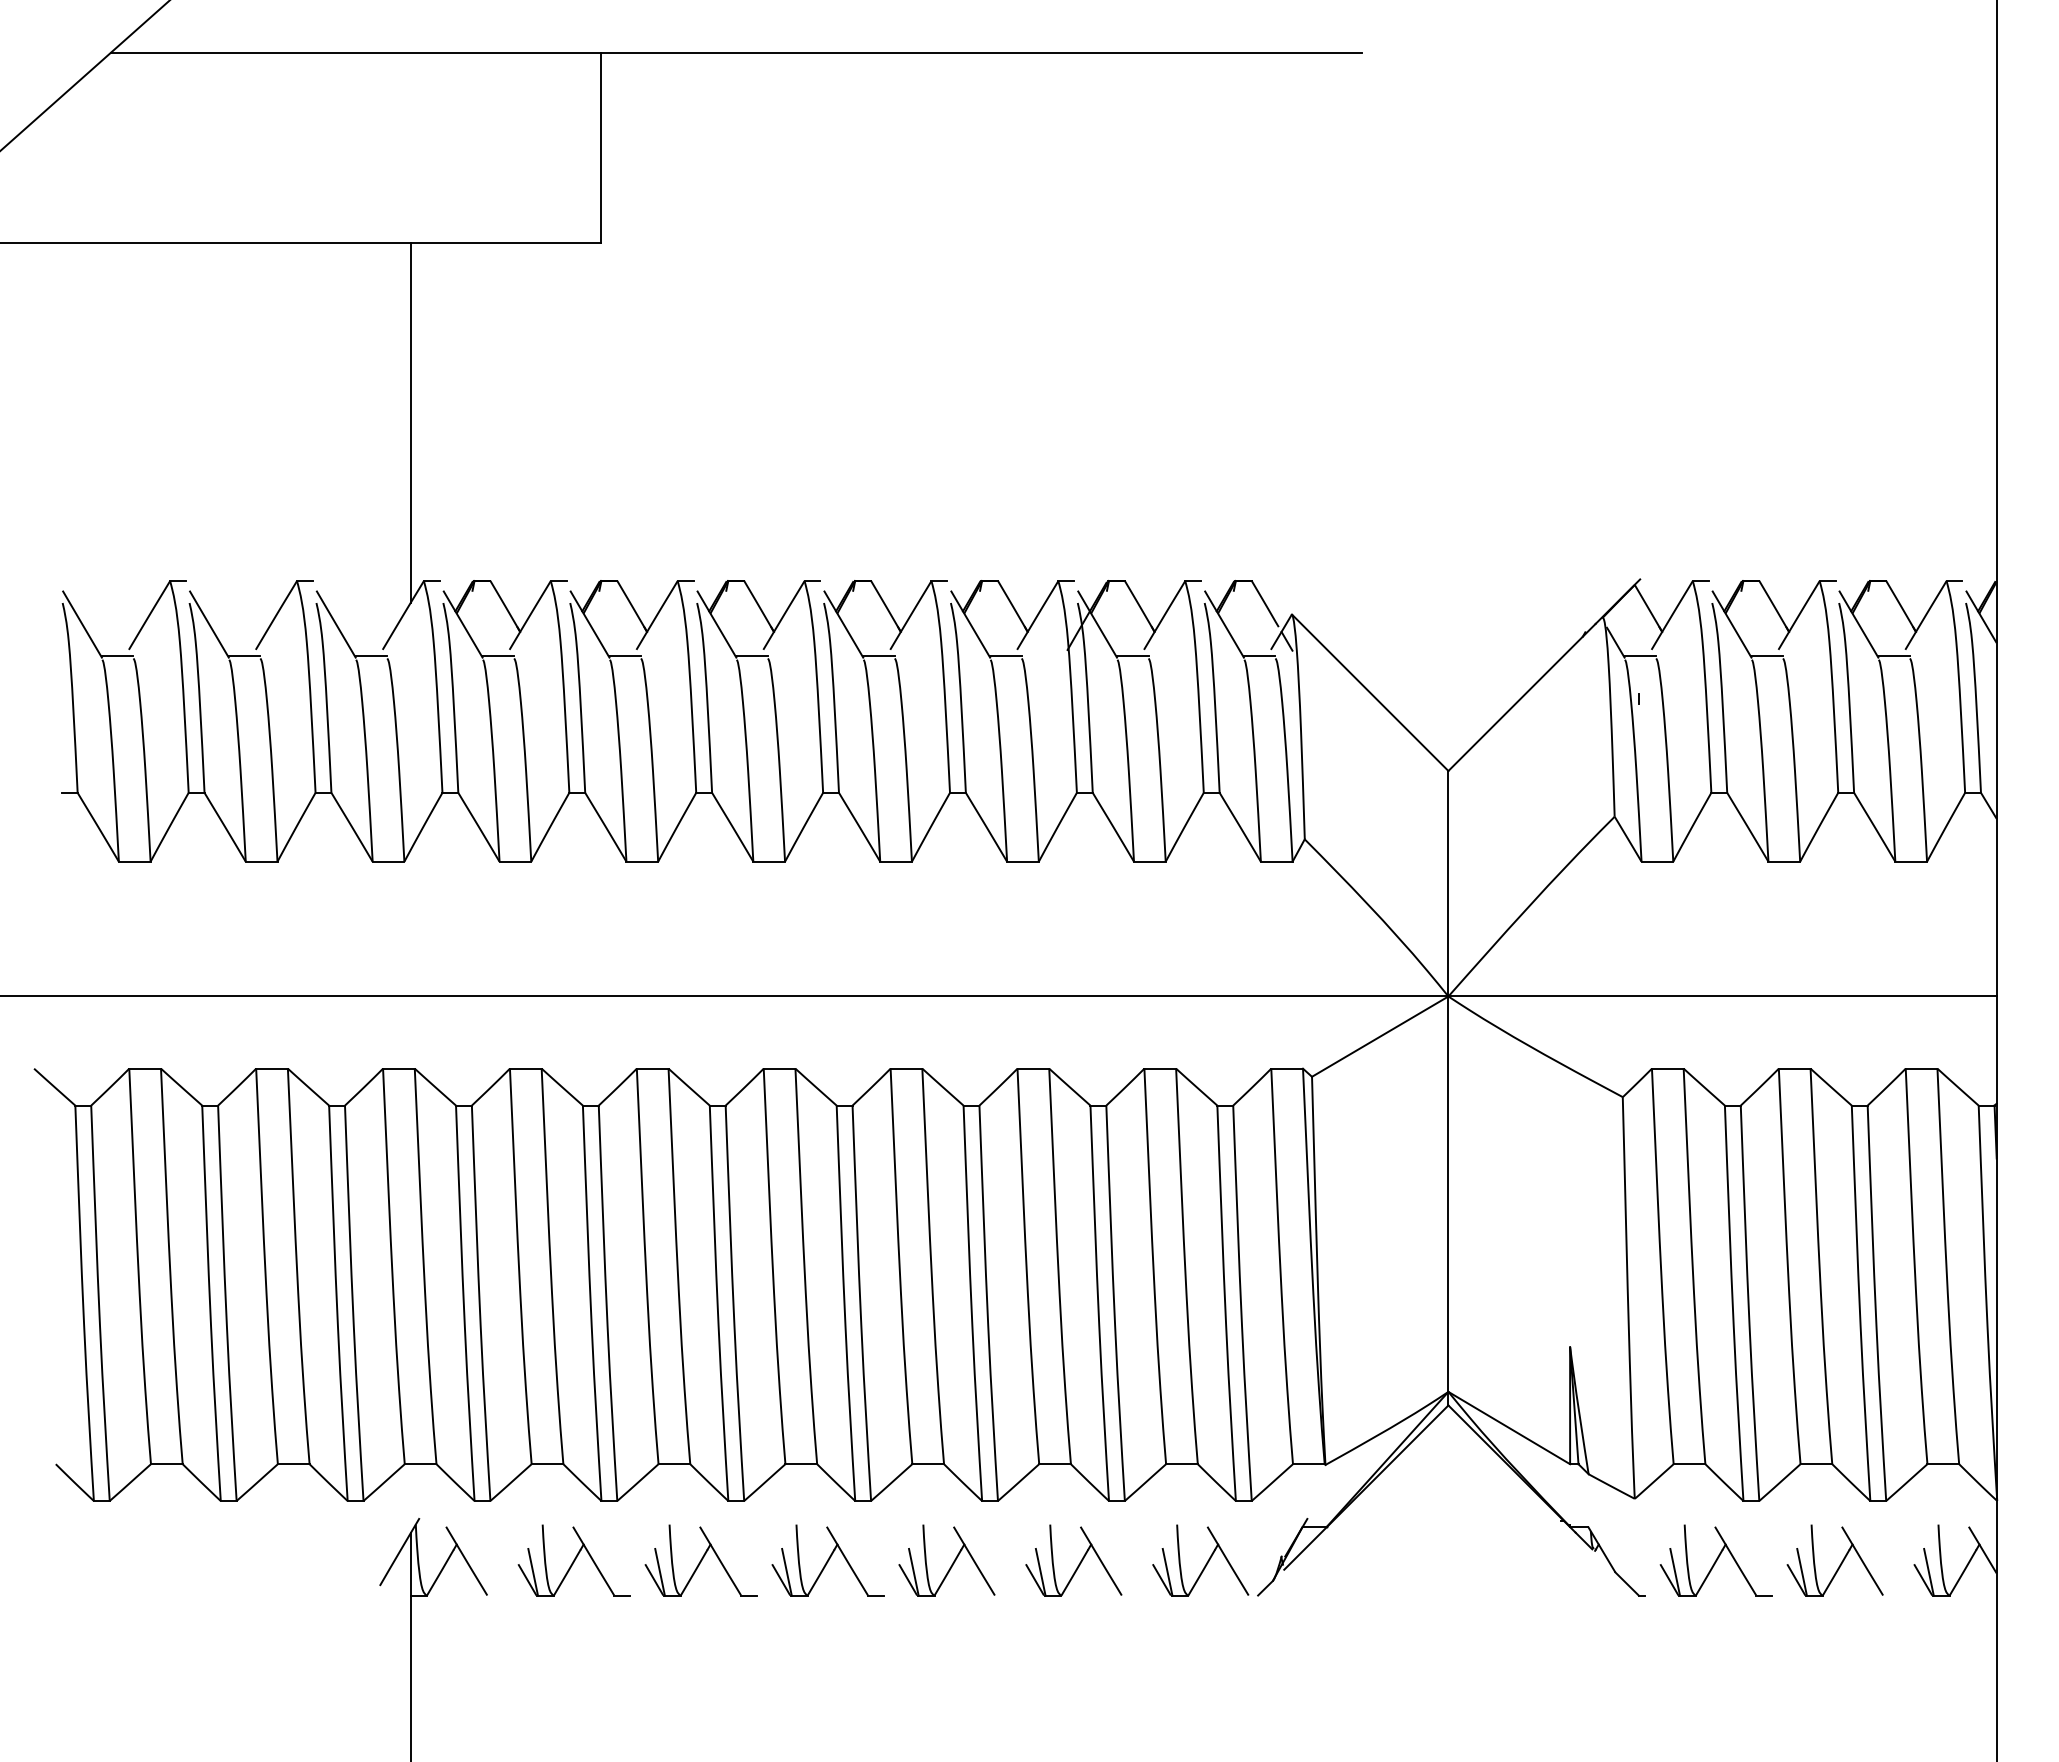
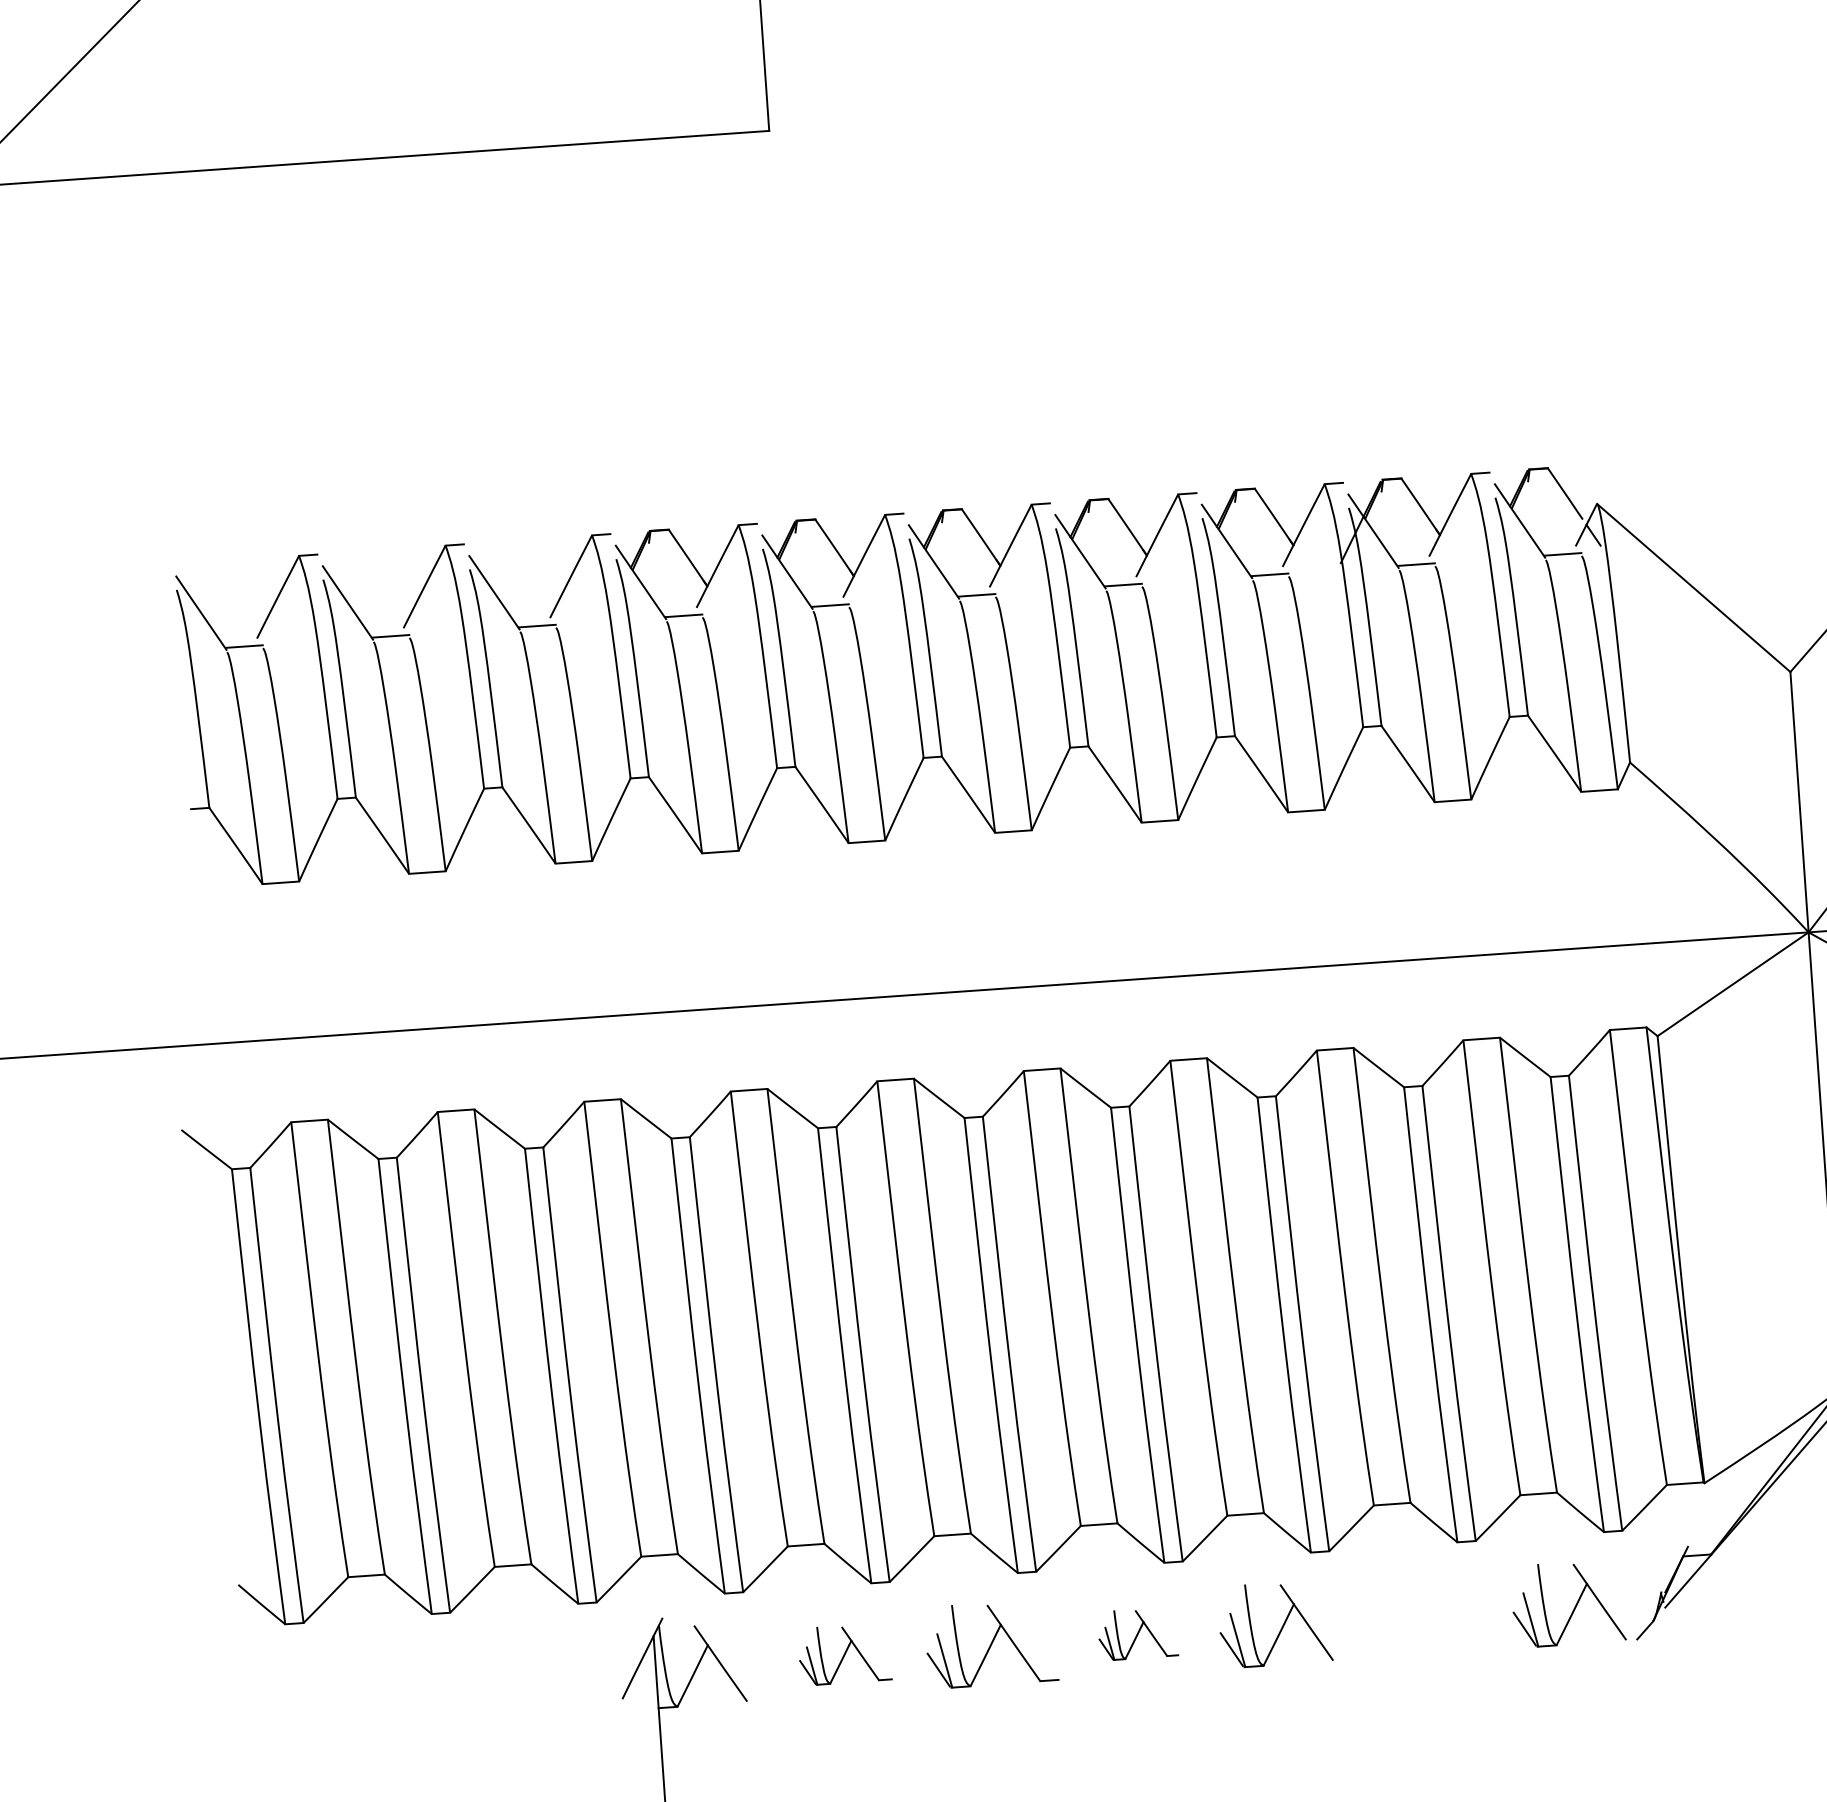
line: (410, 423) -> (563, 354), removed
part: (573, 1560) -> (843, 1654), size x0.7
part: (827, 1560) -> (1137, 1633), size x0.6
part: (1079, 1562) -> (1428, 1615), removed

